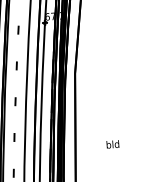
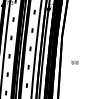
text: (111, 144) -> (74, 62), moved

